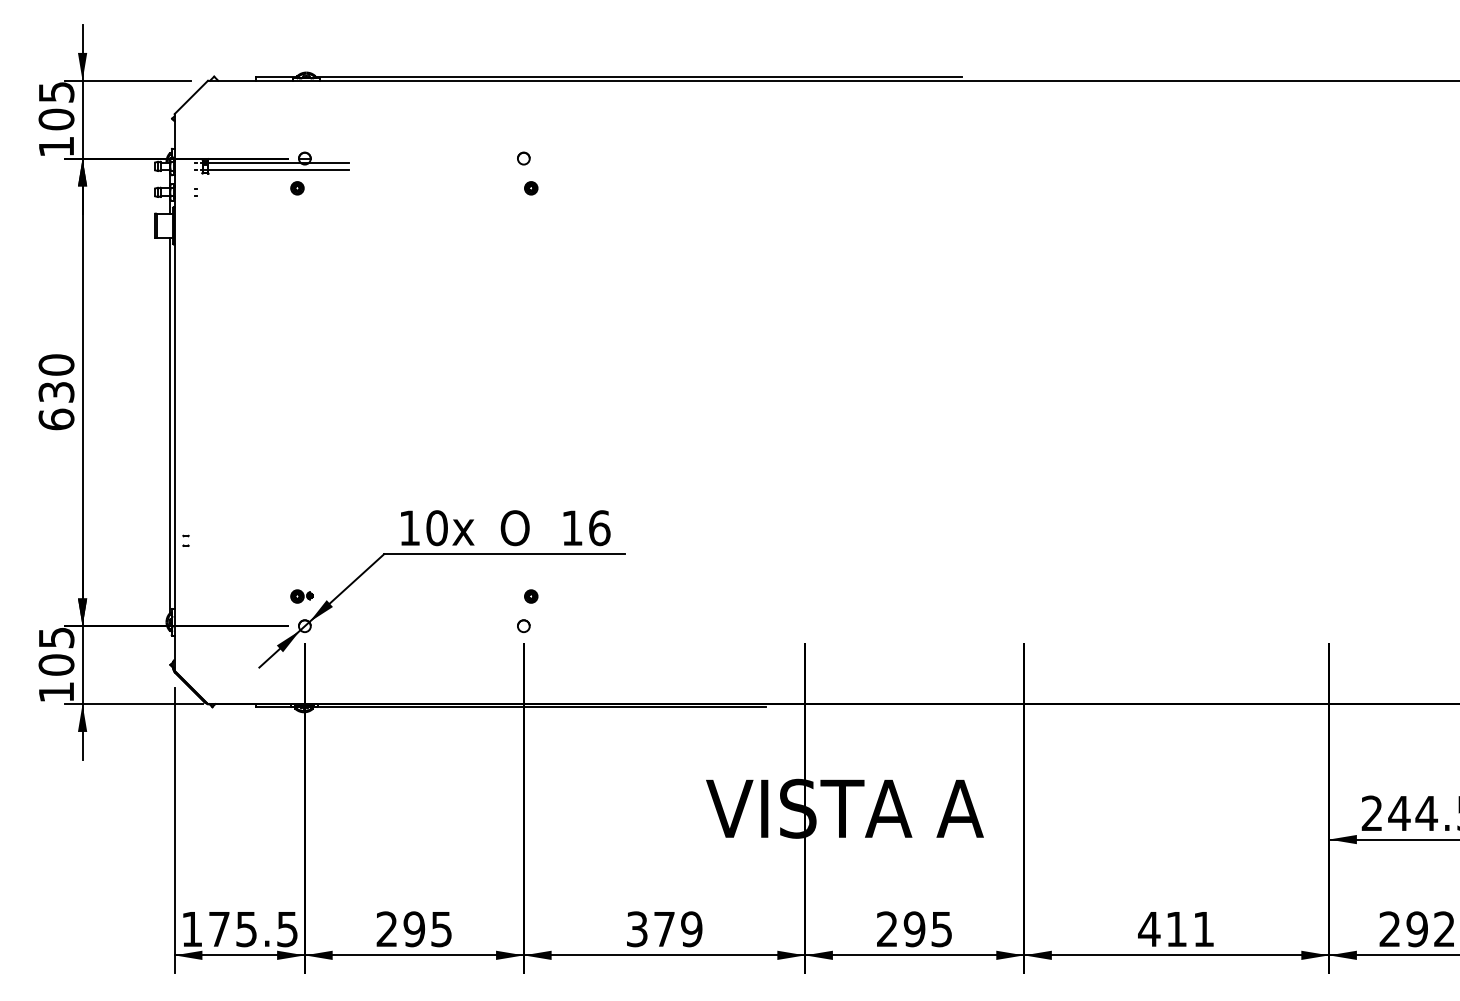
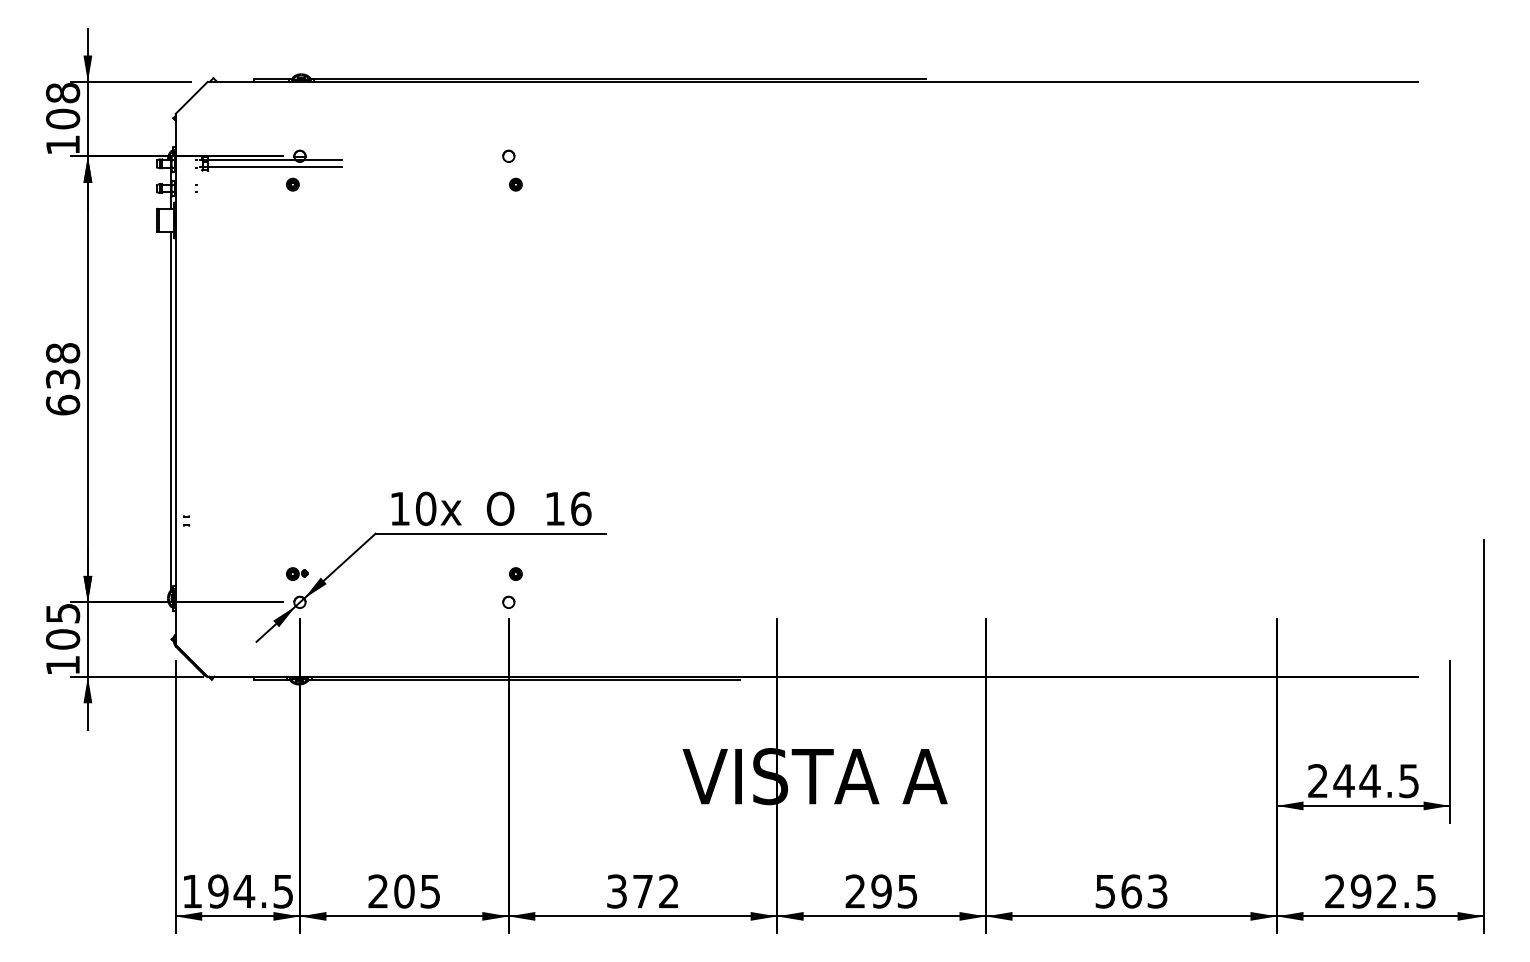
text: (57, 92) -> (63, 93), 105 -> 108
text: (55, 365) -> (62, 353), 630 -> 638
text: (233, 929) -> (231, 891), 175.5 -> 194.5
text: (414, 929) -> (404, 891), 295 -> 205
text: (691, 929) -> (668, 891), 379 -> 372
text: (1175, 929) -> (1130, 891), 411 -> 563

